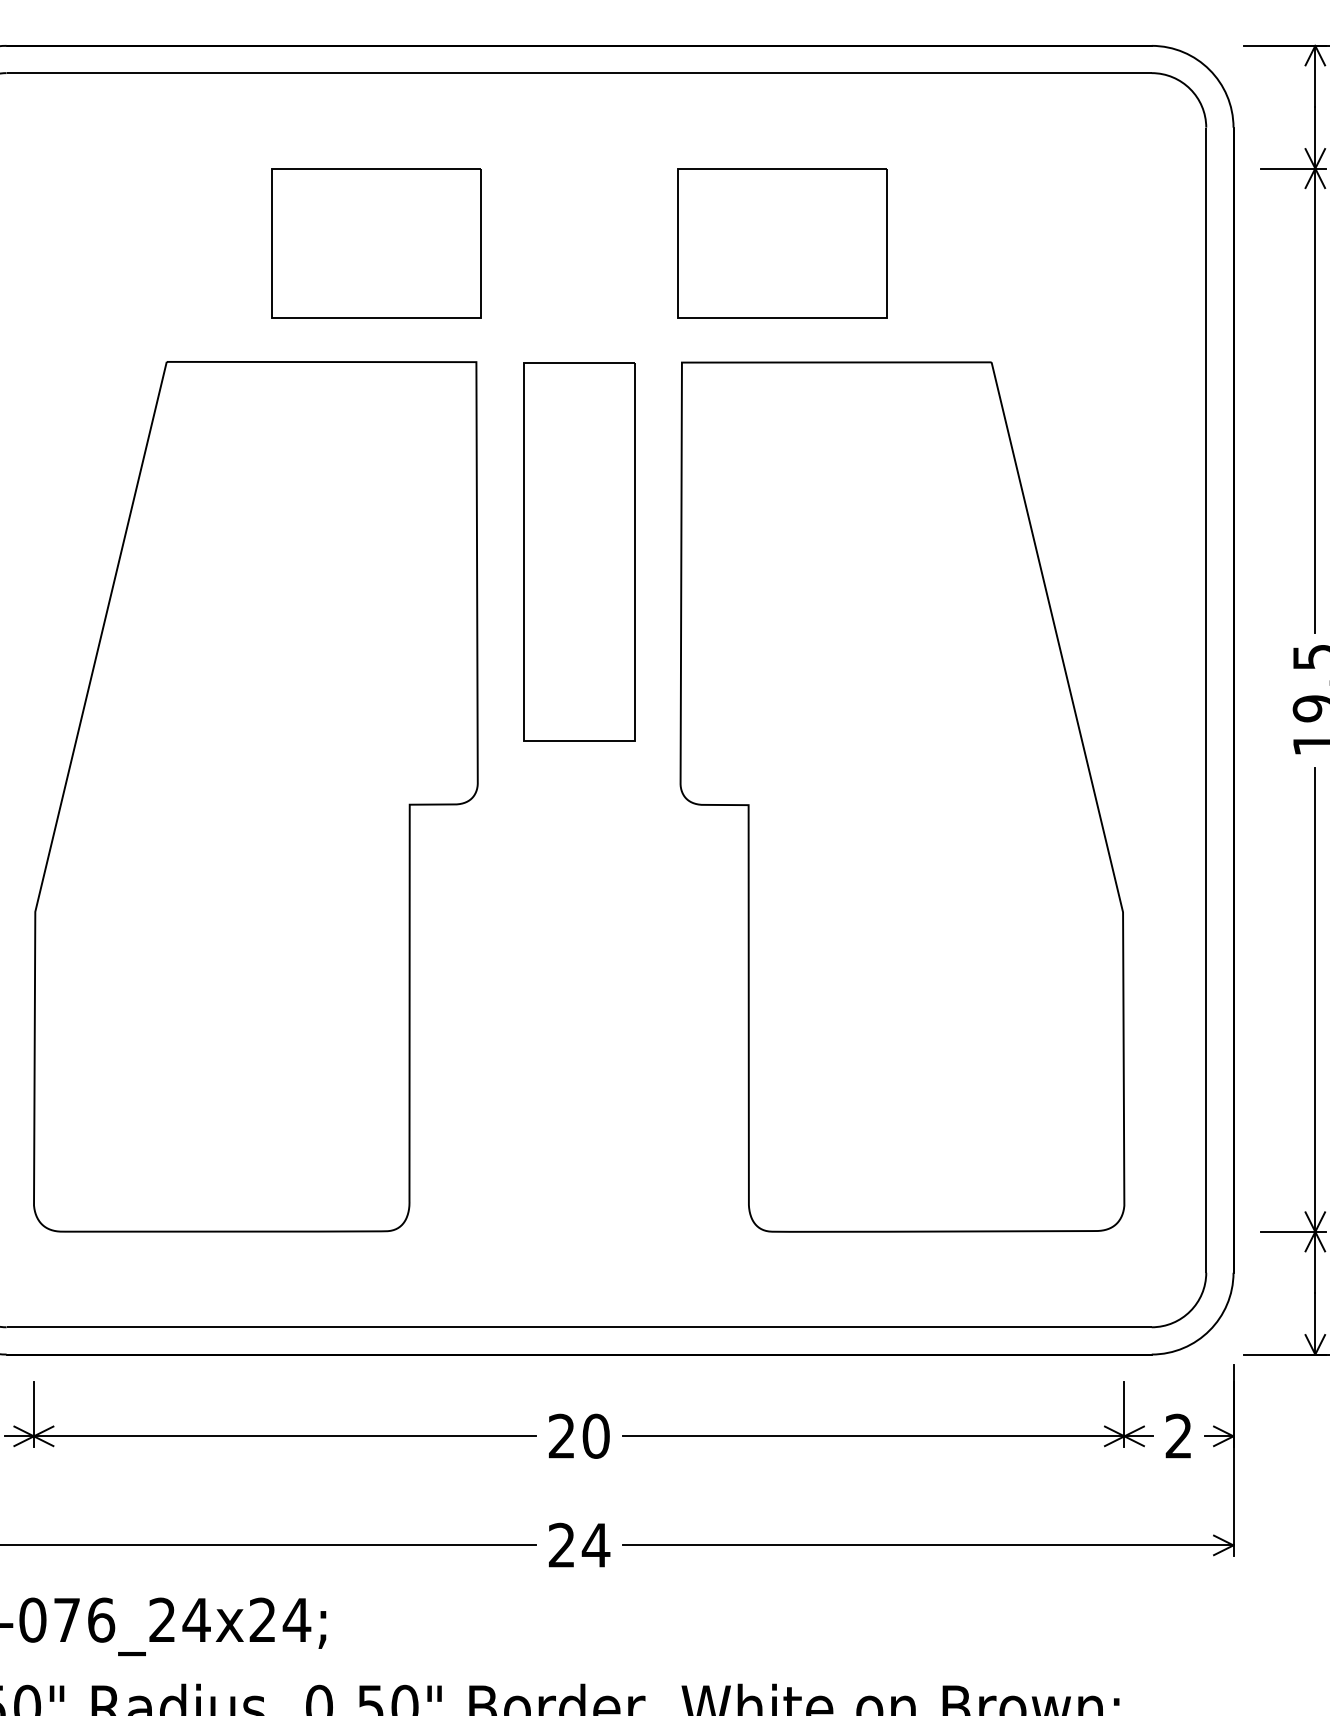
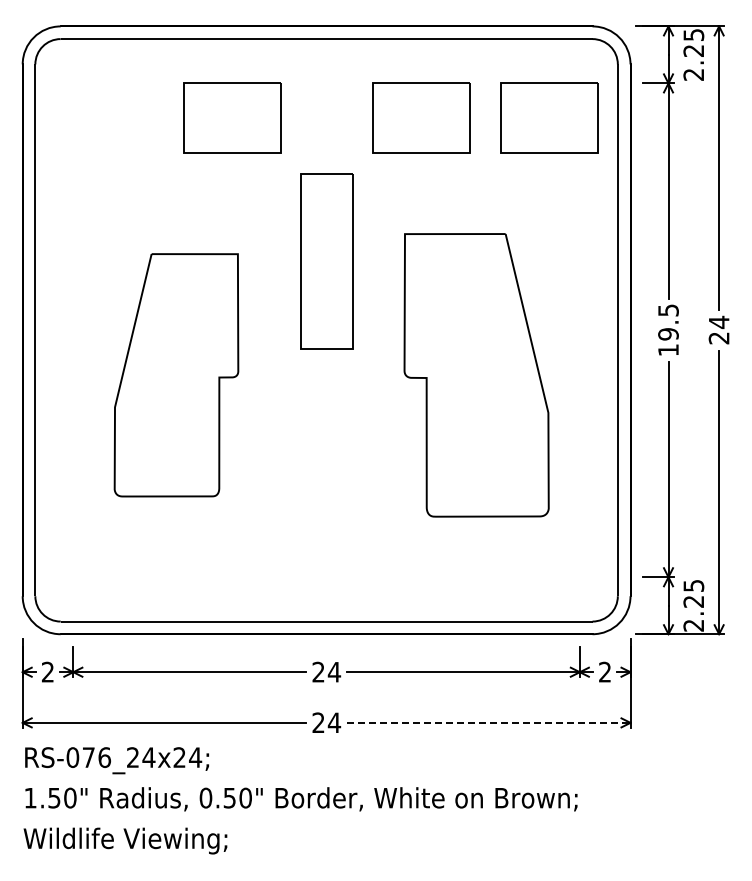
part: (1059, 241) -> (549, 117), added
part: (255, 797) -> (176, 375), size x0.6
part: (901, 797) -> (476, 375), size x0.7
text: (596, 1434) -> (334, 671), 20 -> 24
line: (927, 1544) -> (488, 722), solid -> dashed

